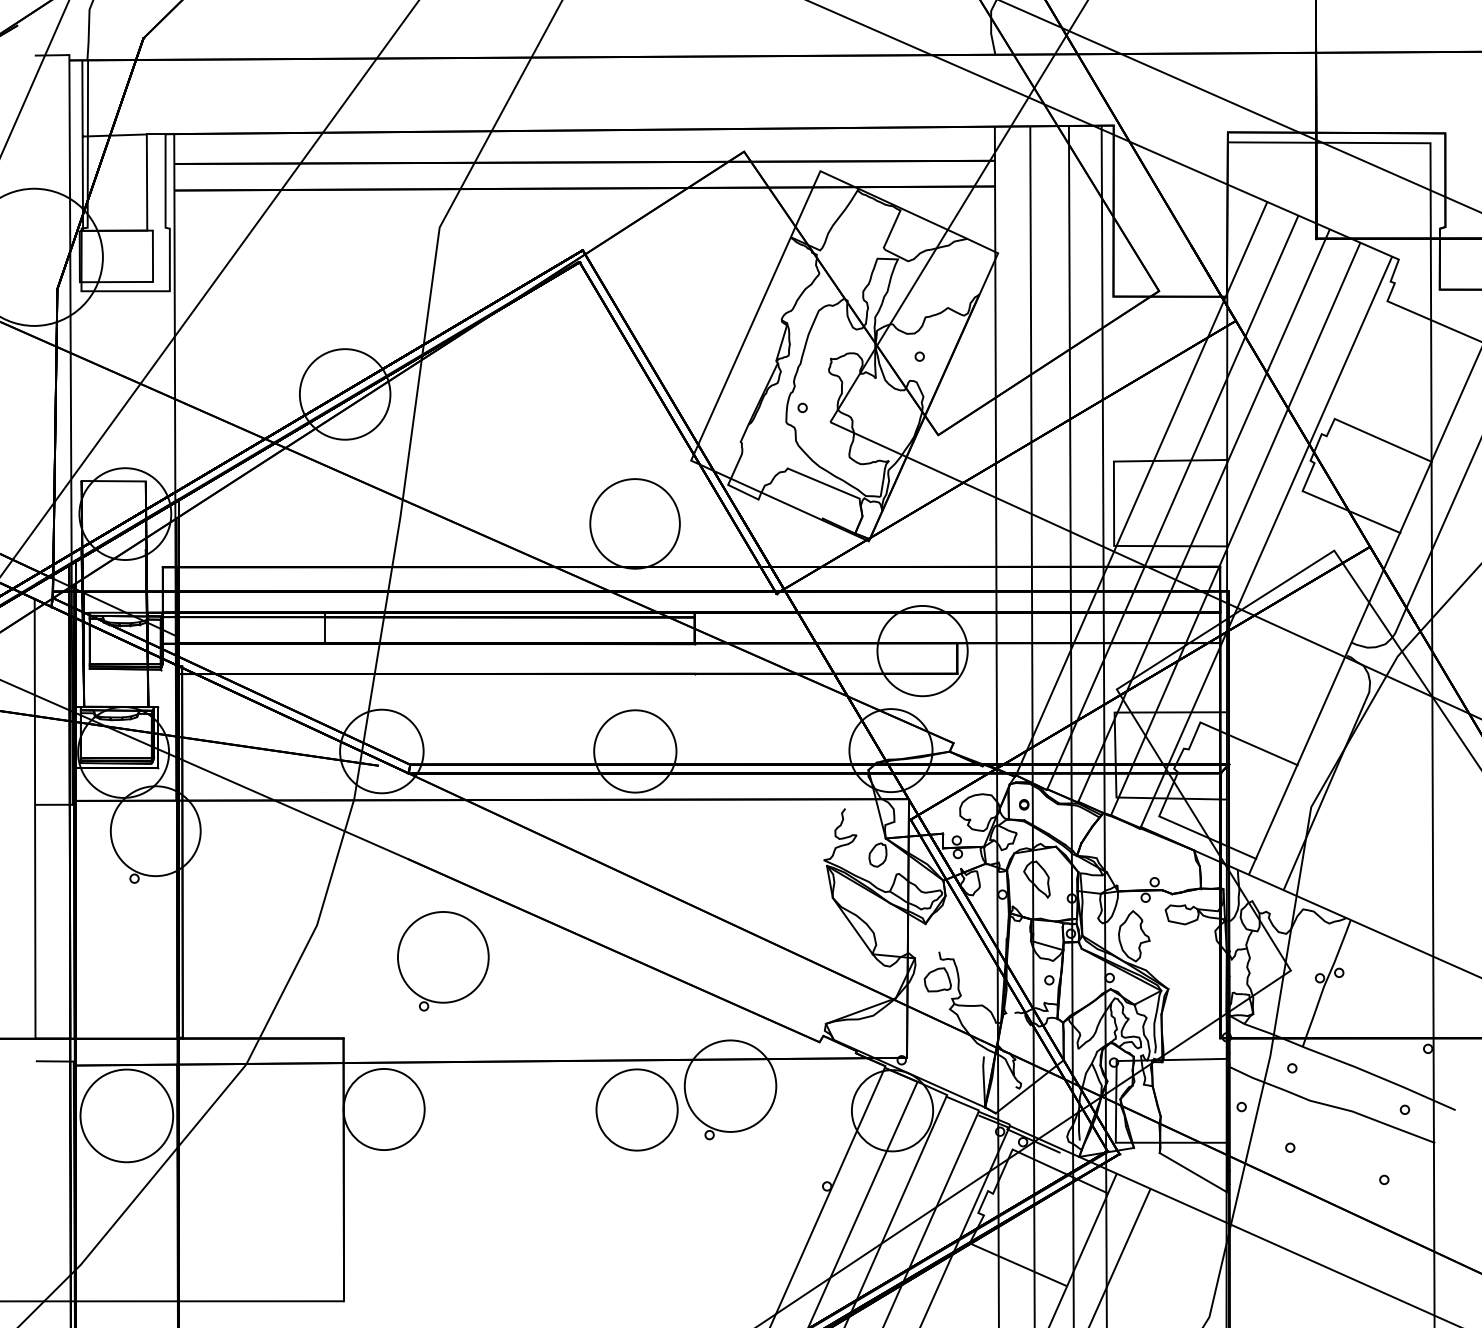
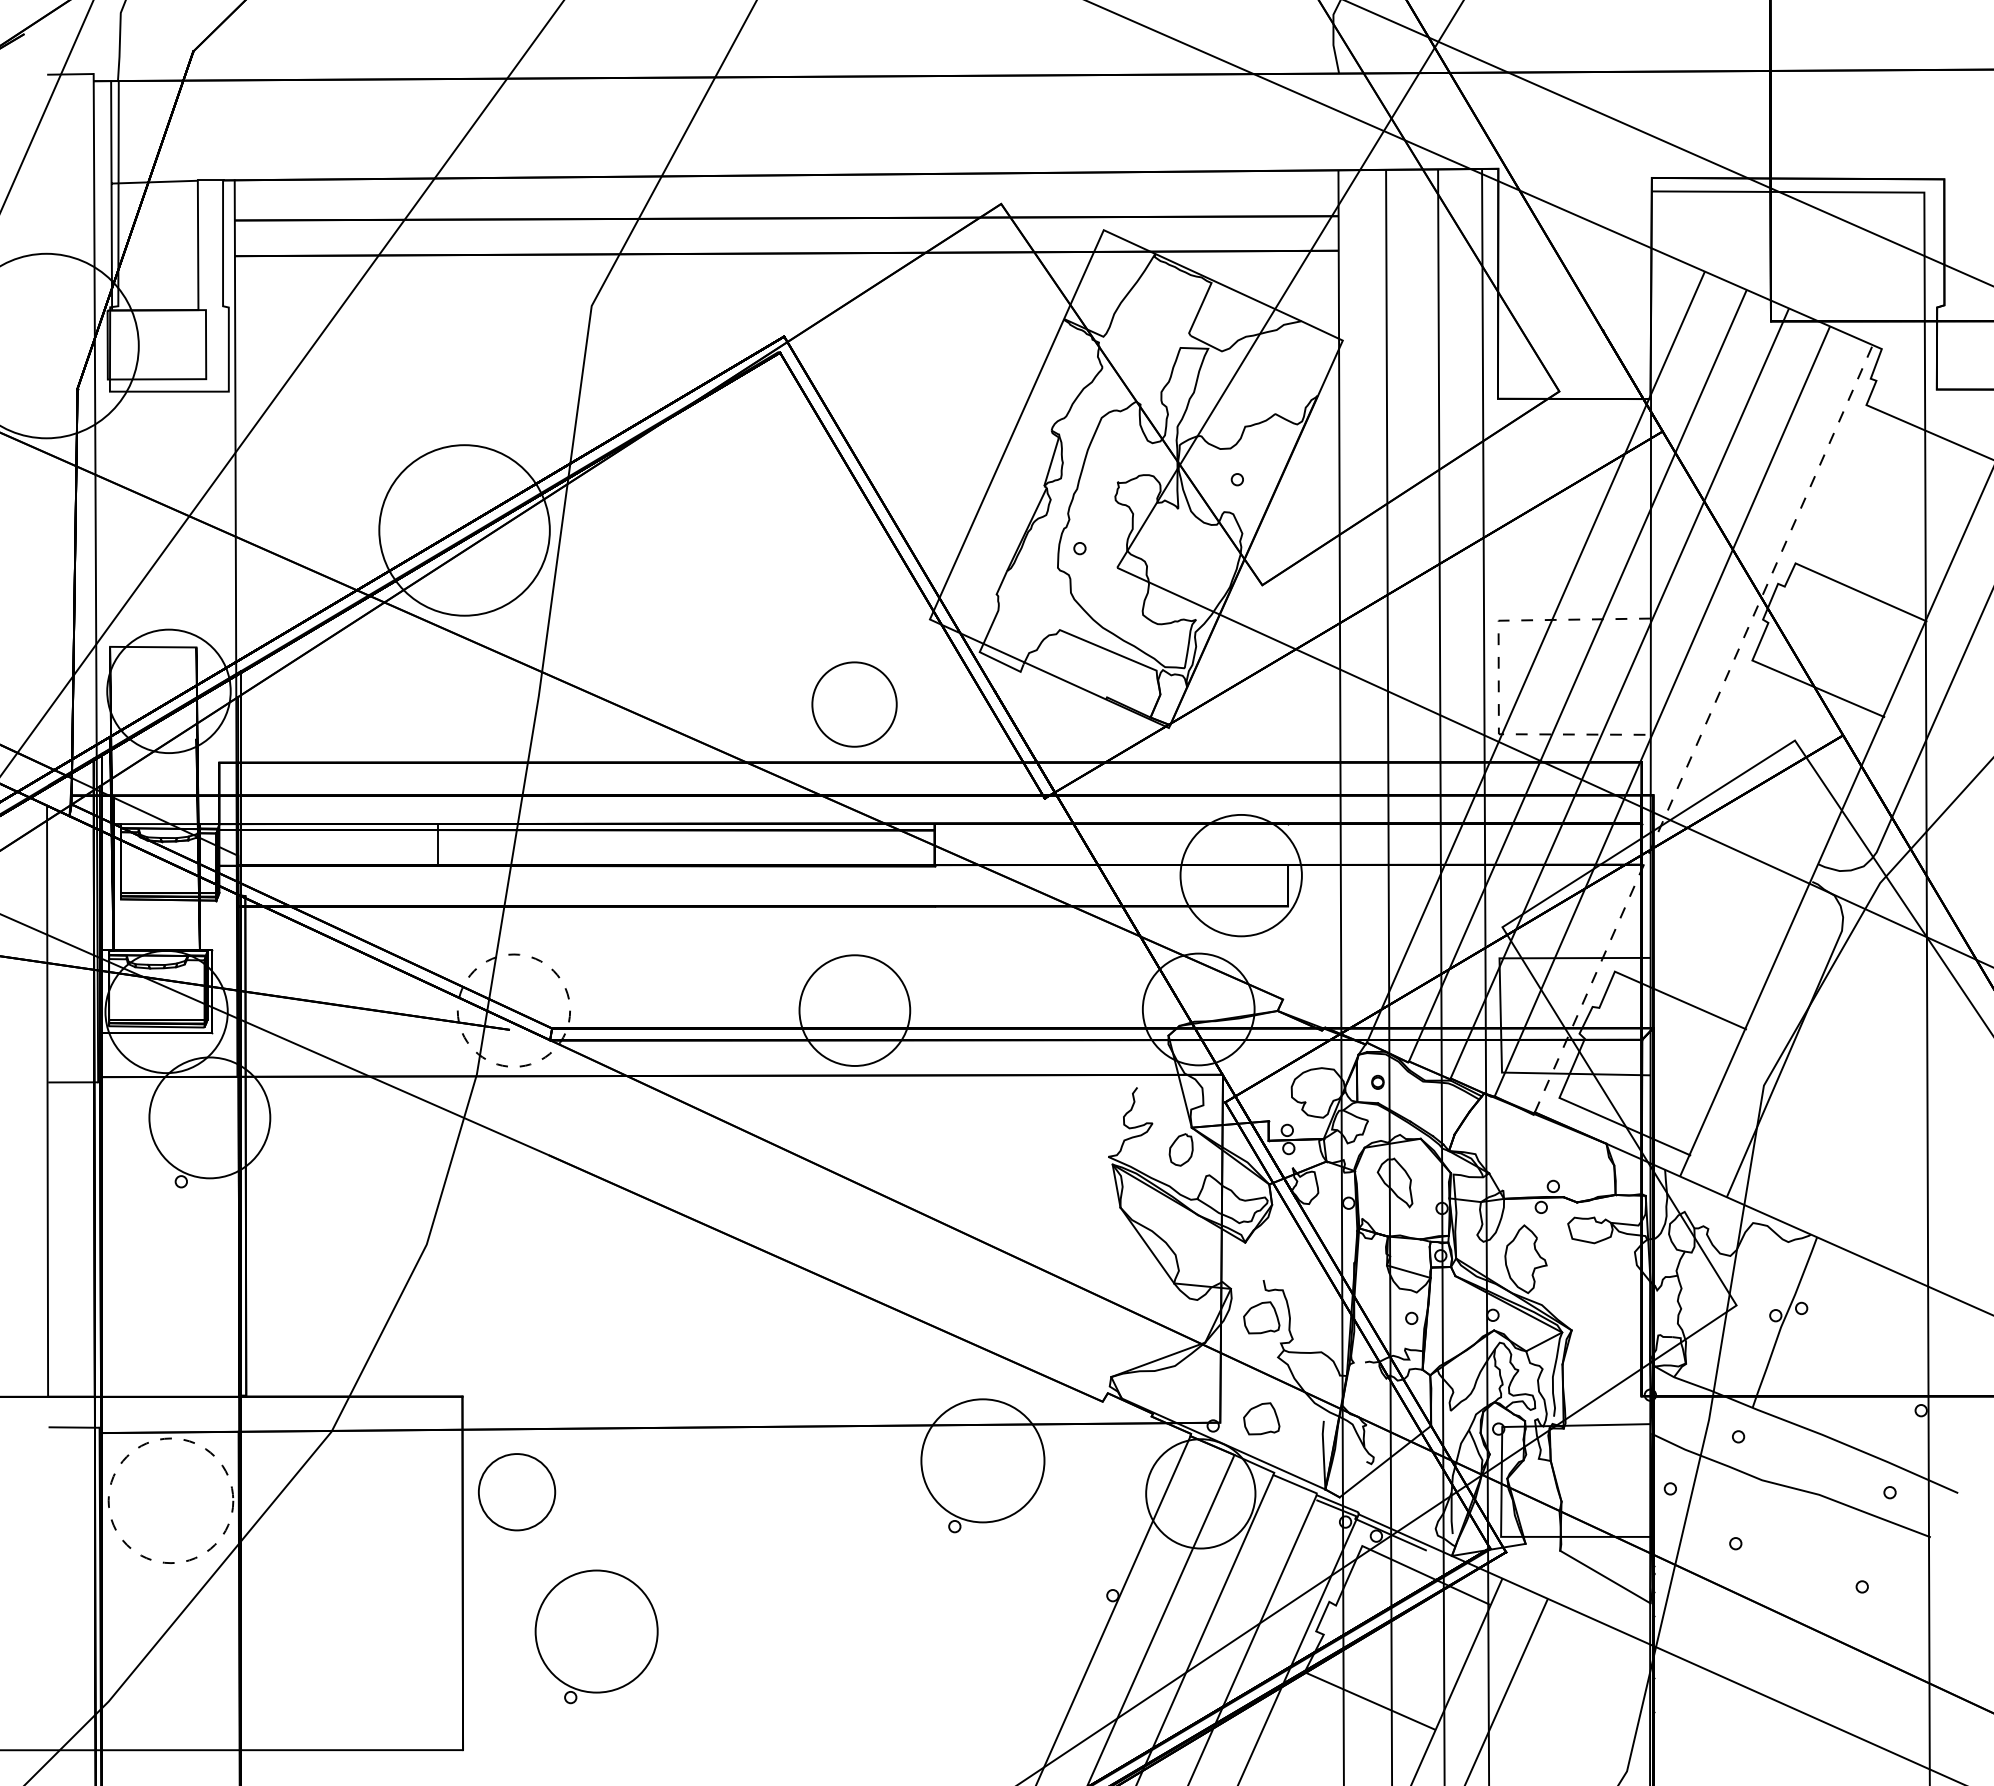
circle: (345, 394) -> (464, 530), size x1.4
line: (1113, 503) -> (1498, 677), solid -> dashed
circle: (635, 523) -> (854, 704), size x0.7
line: (1267, 541) -> (1704, 728), solid -> dashed
circle: (381, 751) -> (513, 1010), solid -> dashed
part: (443, 961) -> (596, 1636), moved
part: (937, 1054) -> (1261, 1418), added
circle: (383, 1108) -> (516, 1491), size x0.7
circle: (636, 1109) -> (856, 1492), removed
circle: (126, 1115) -> (170, 1500), solid -> dashed

